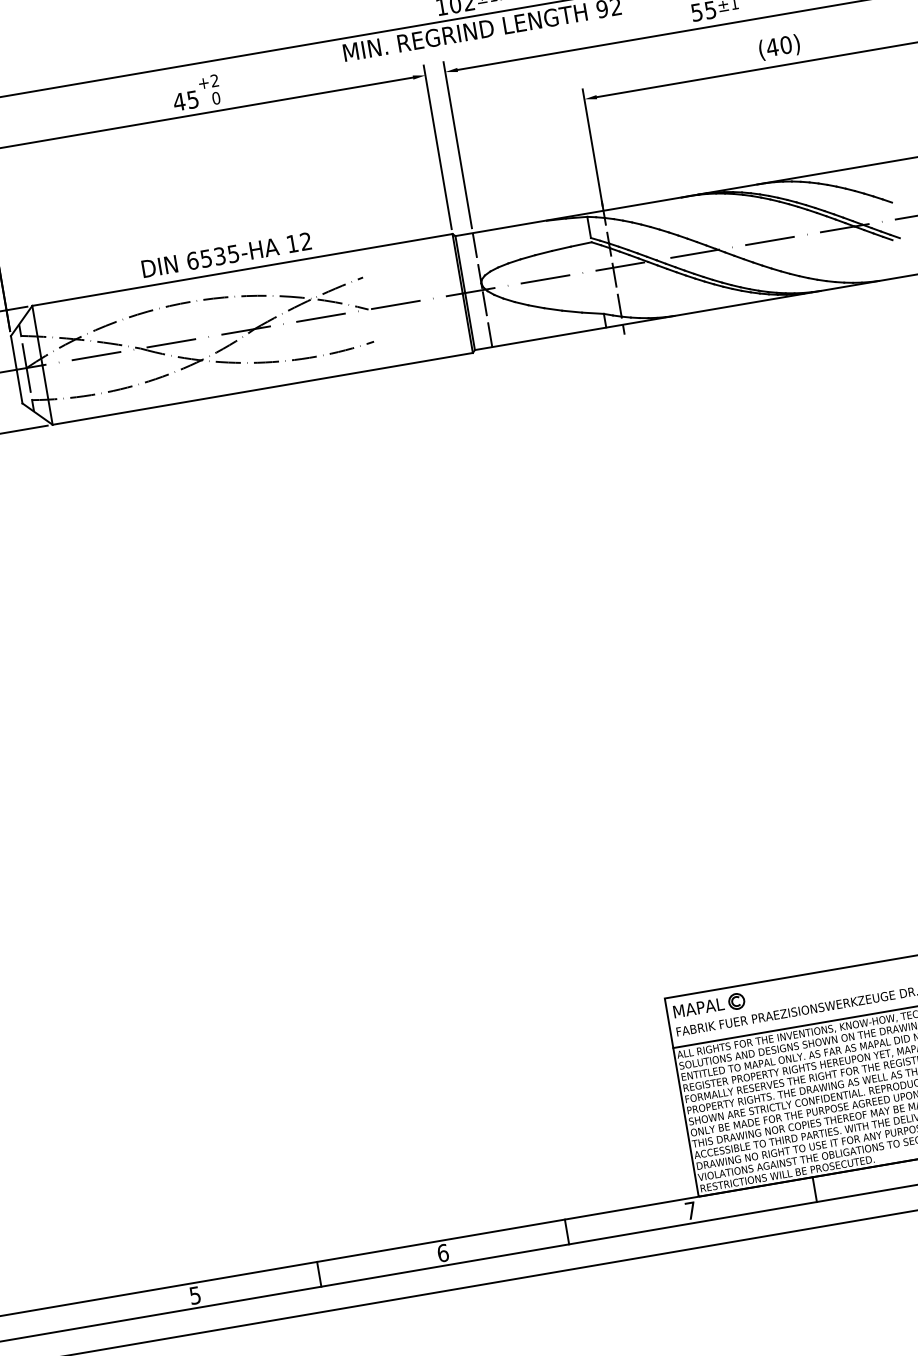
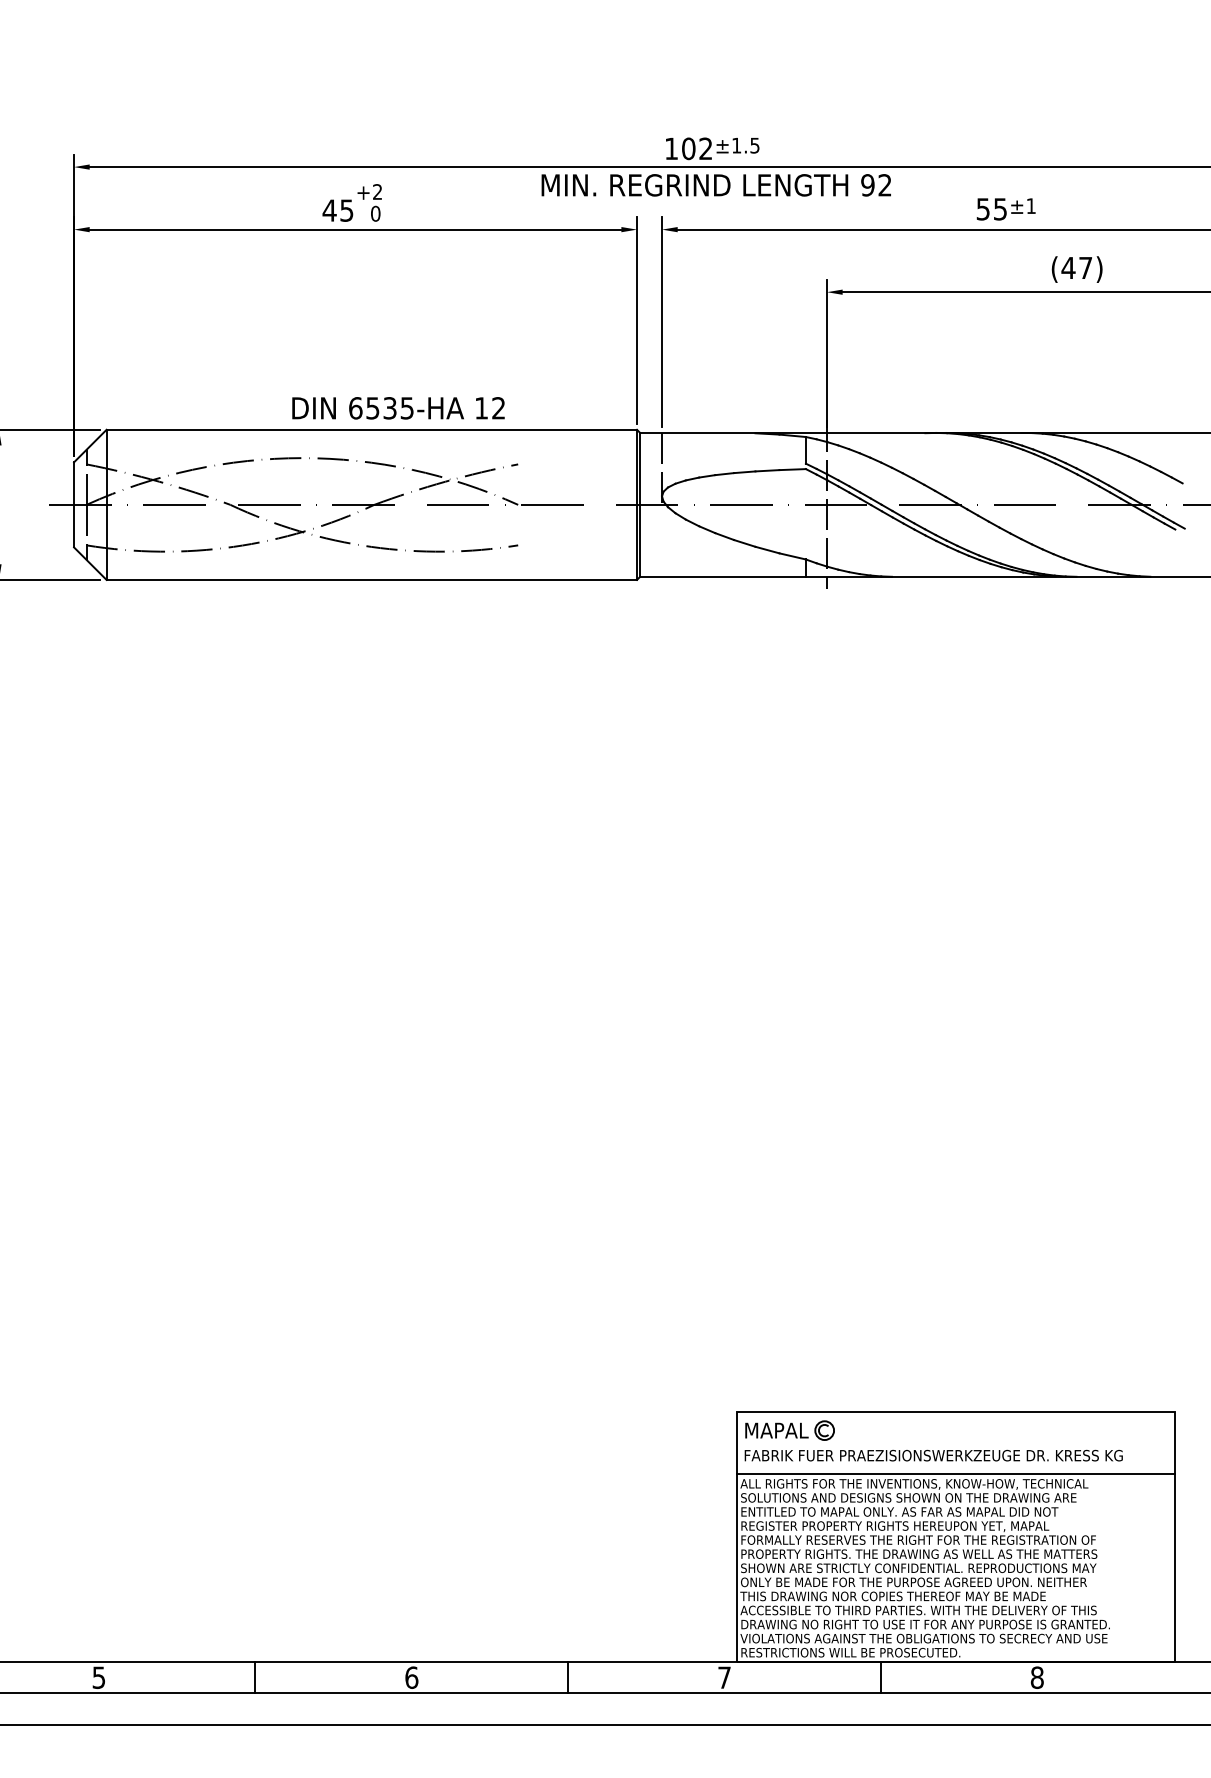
text: (785, 44) -> (1085, 267), (40) -> (47)
text: (226, 255) -> (398, 408), moved
line: (487, 318) -> (662, 540), removed

